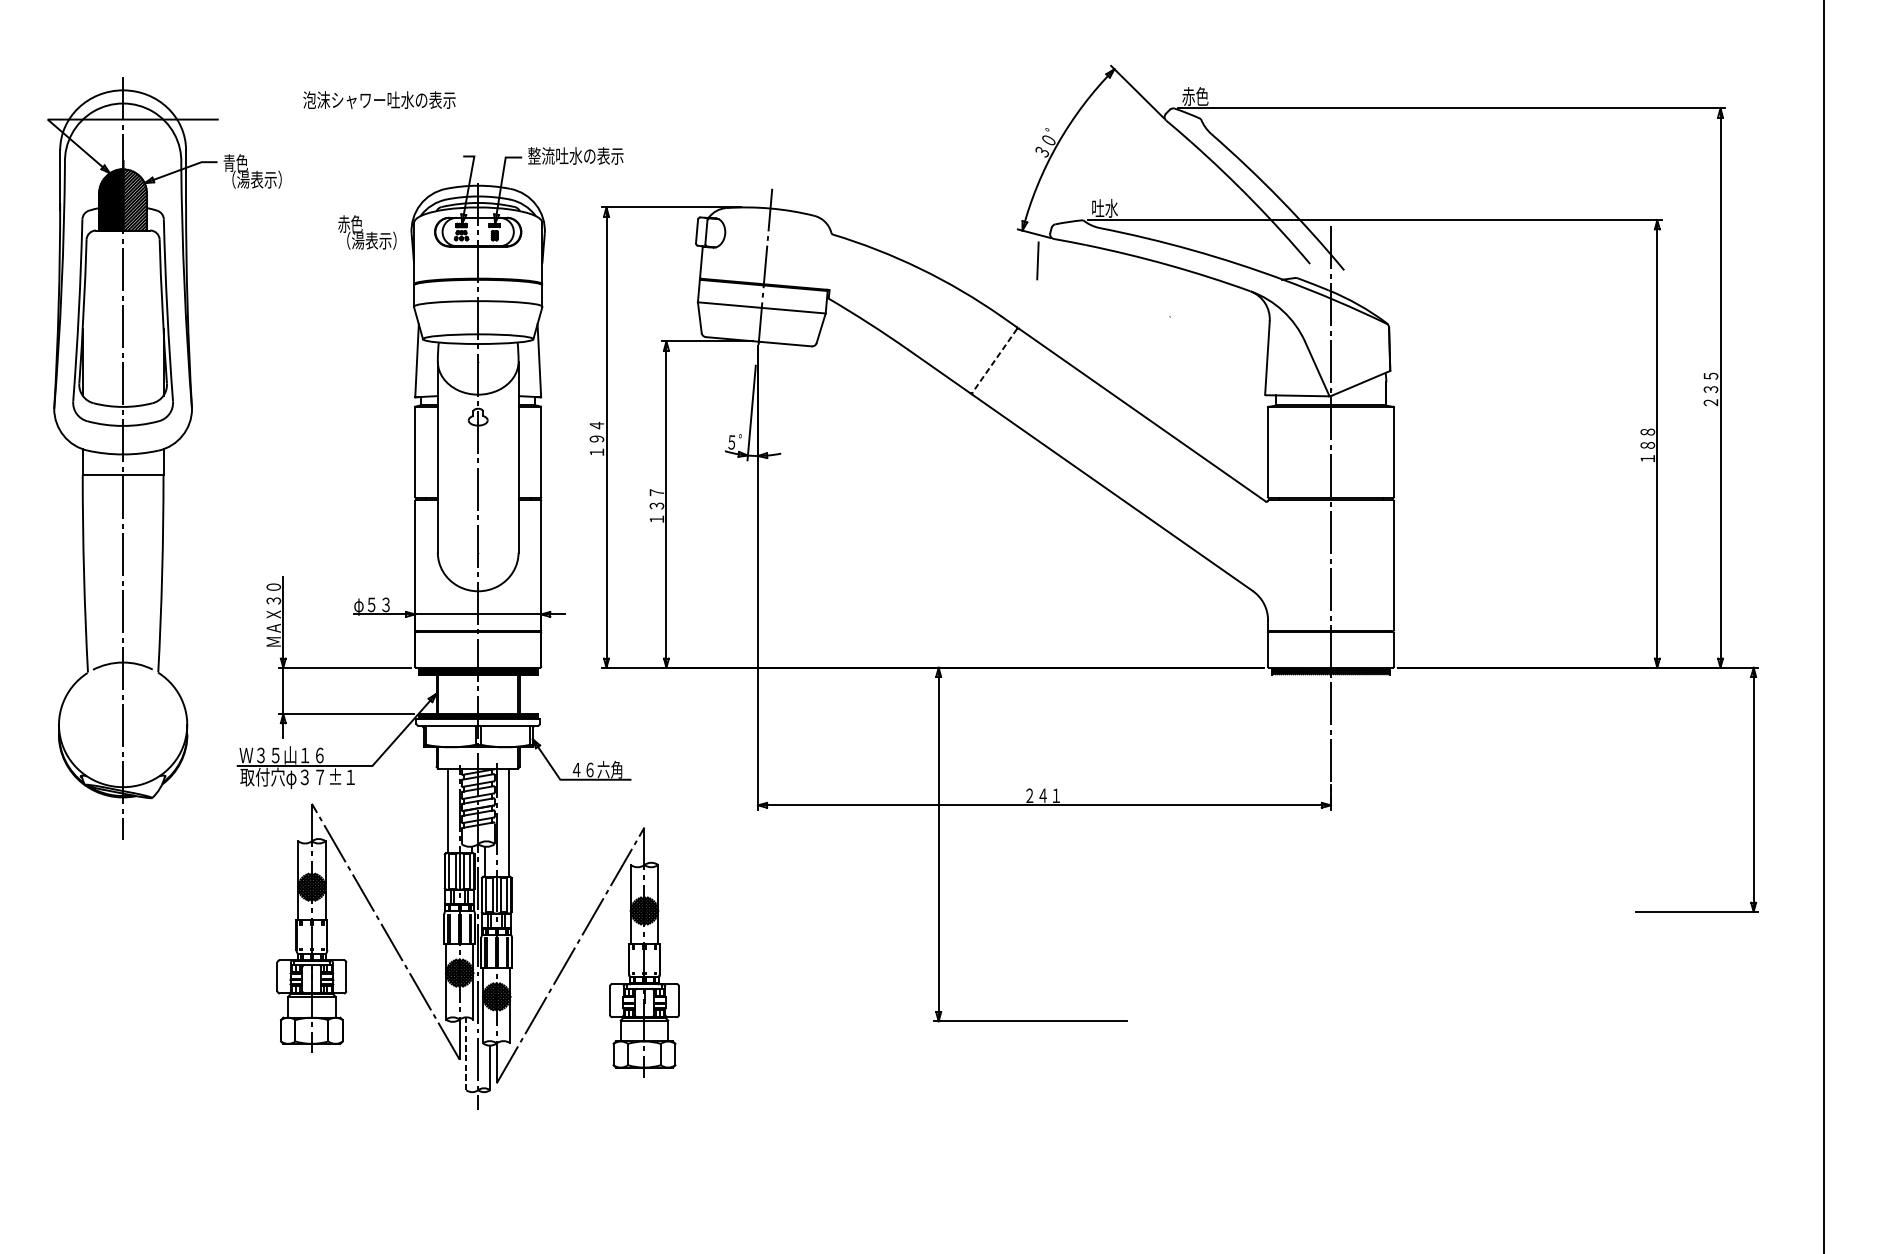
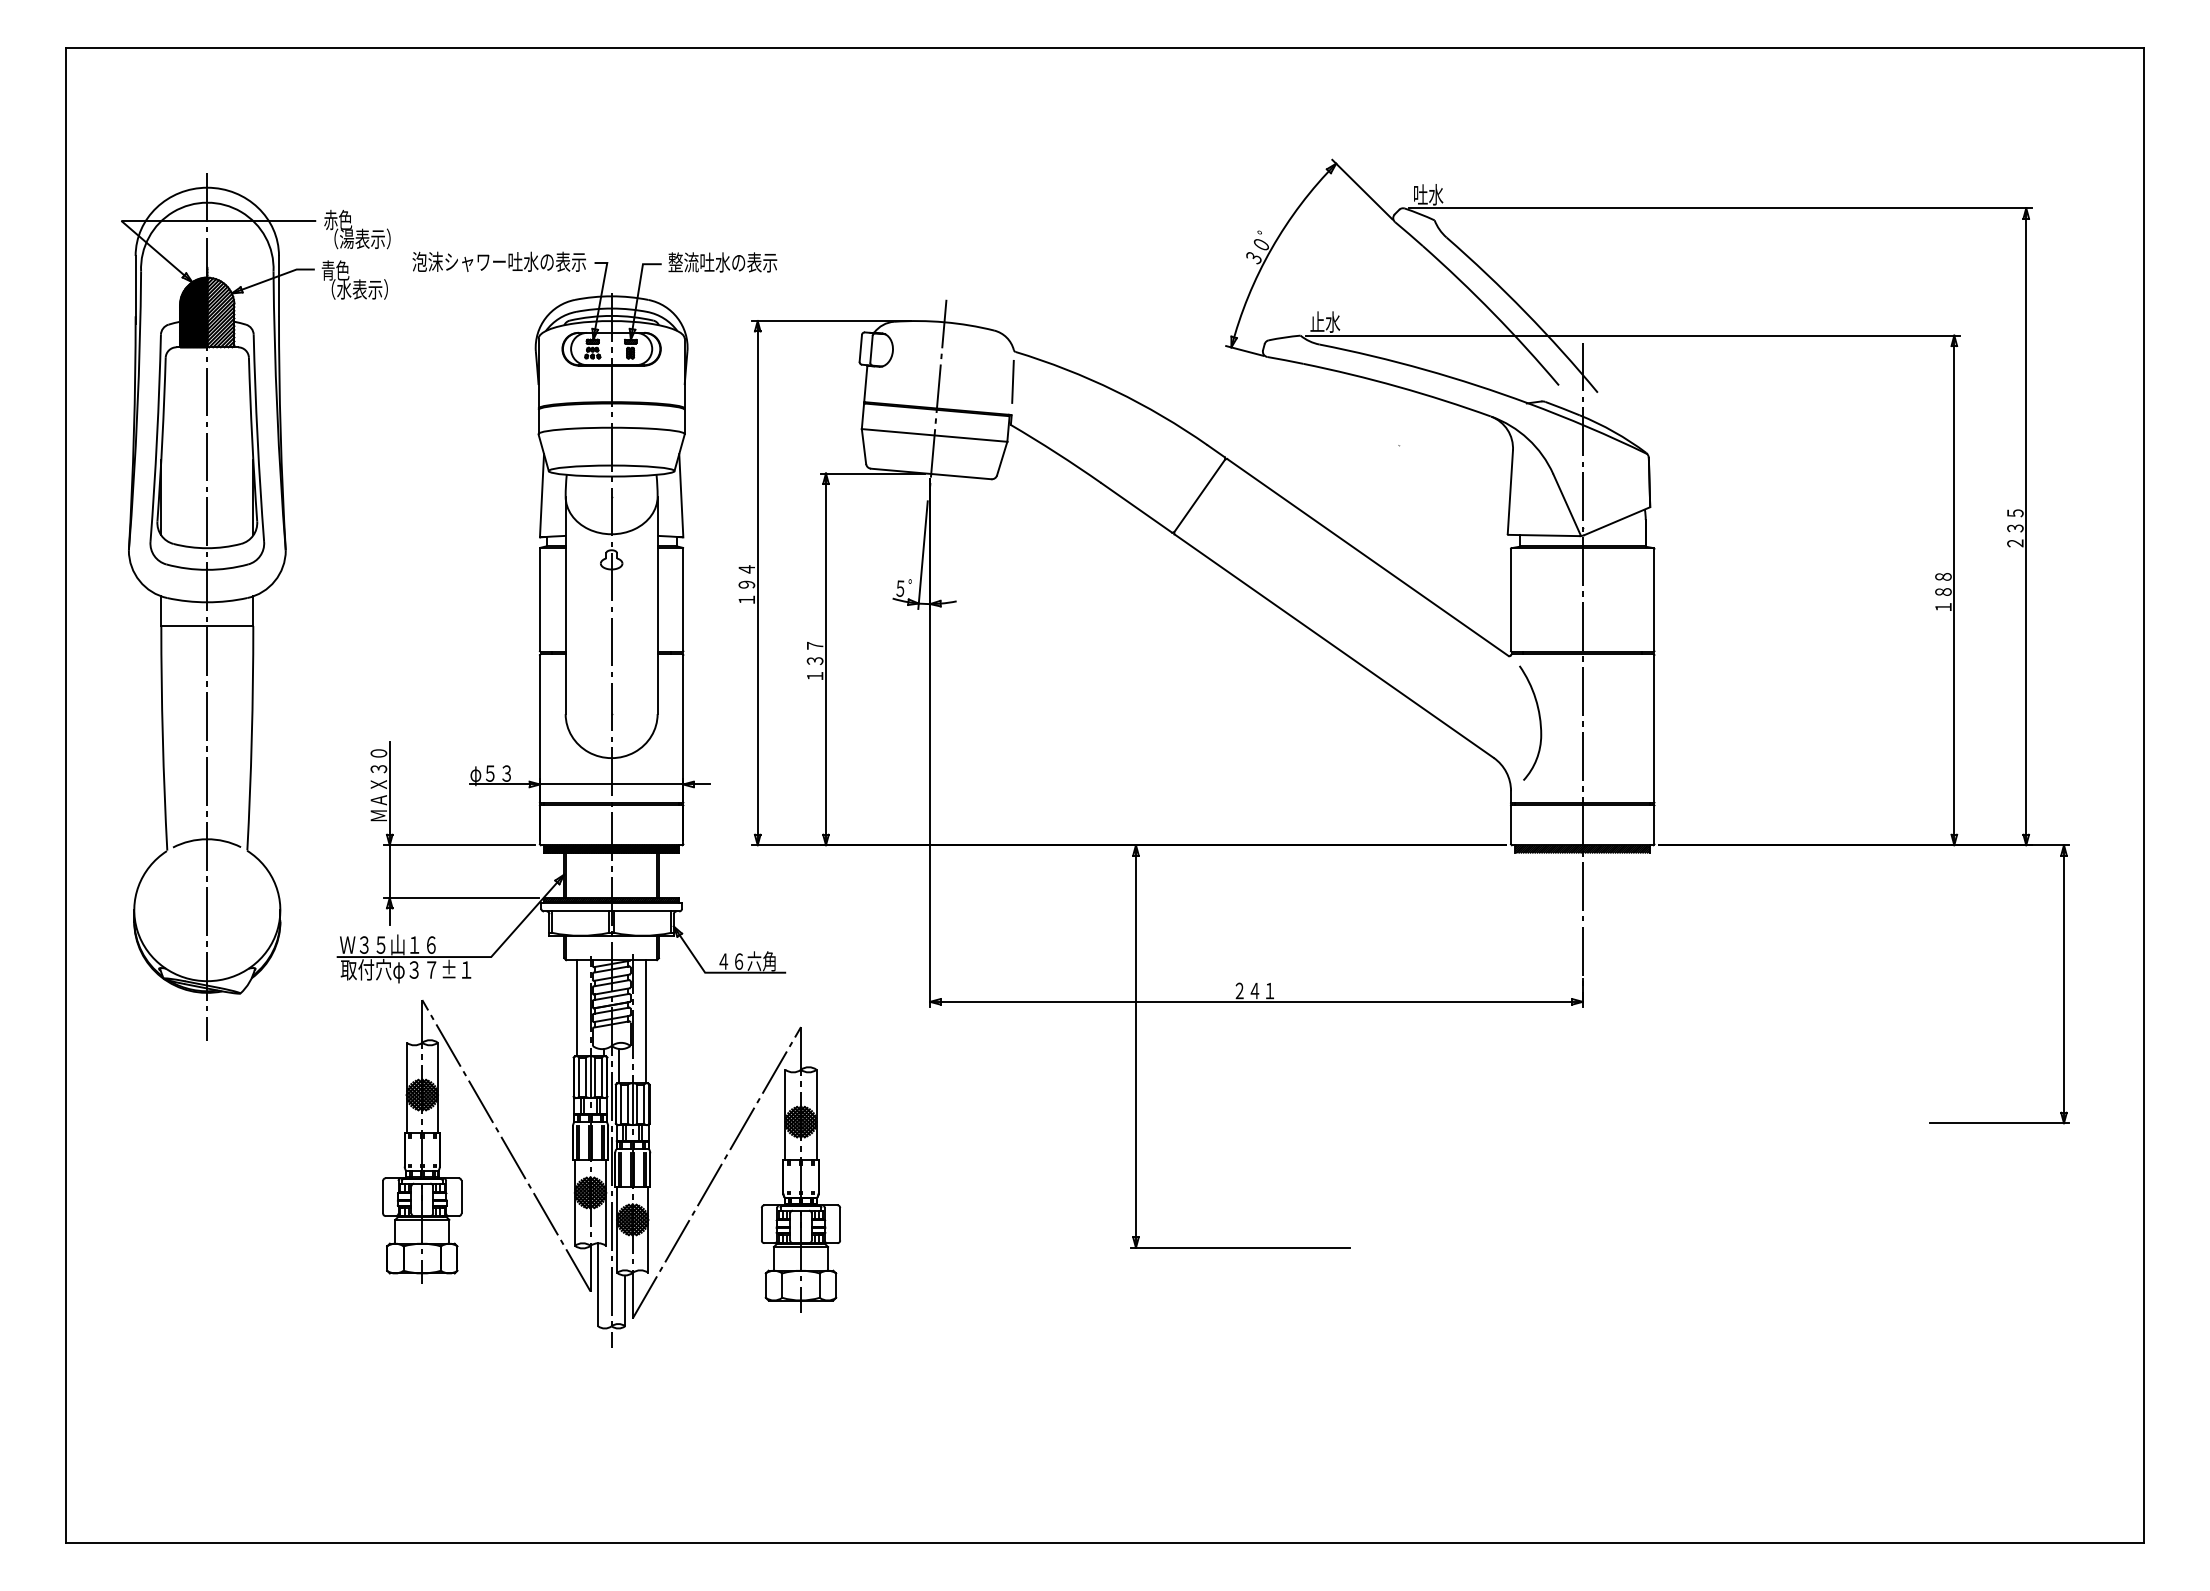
text: (1195, 96) -> (1428, 194), 赤色 -> 吐水
text: (379, 99) -> (499, 261), moved
text: (243, 179) -> (344, 289), （湯表示） -> （水表示）
text: (1098, 207) -> (1317, 321), 吐水 -> 止水
text: (367, 232) -> (357, 229), moved
line: (1037, 260) -> (1012, 381), moved
line: (994, 360) -> (1199, 495), dashed -> solid
part: (1293, 560) -> (1539, 722), added
line: (466, 1053) -> (598, 1284), dashed -> solid

